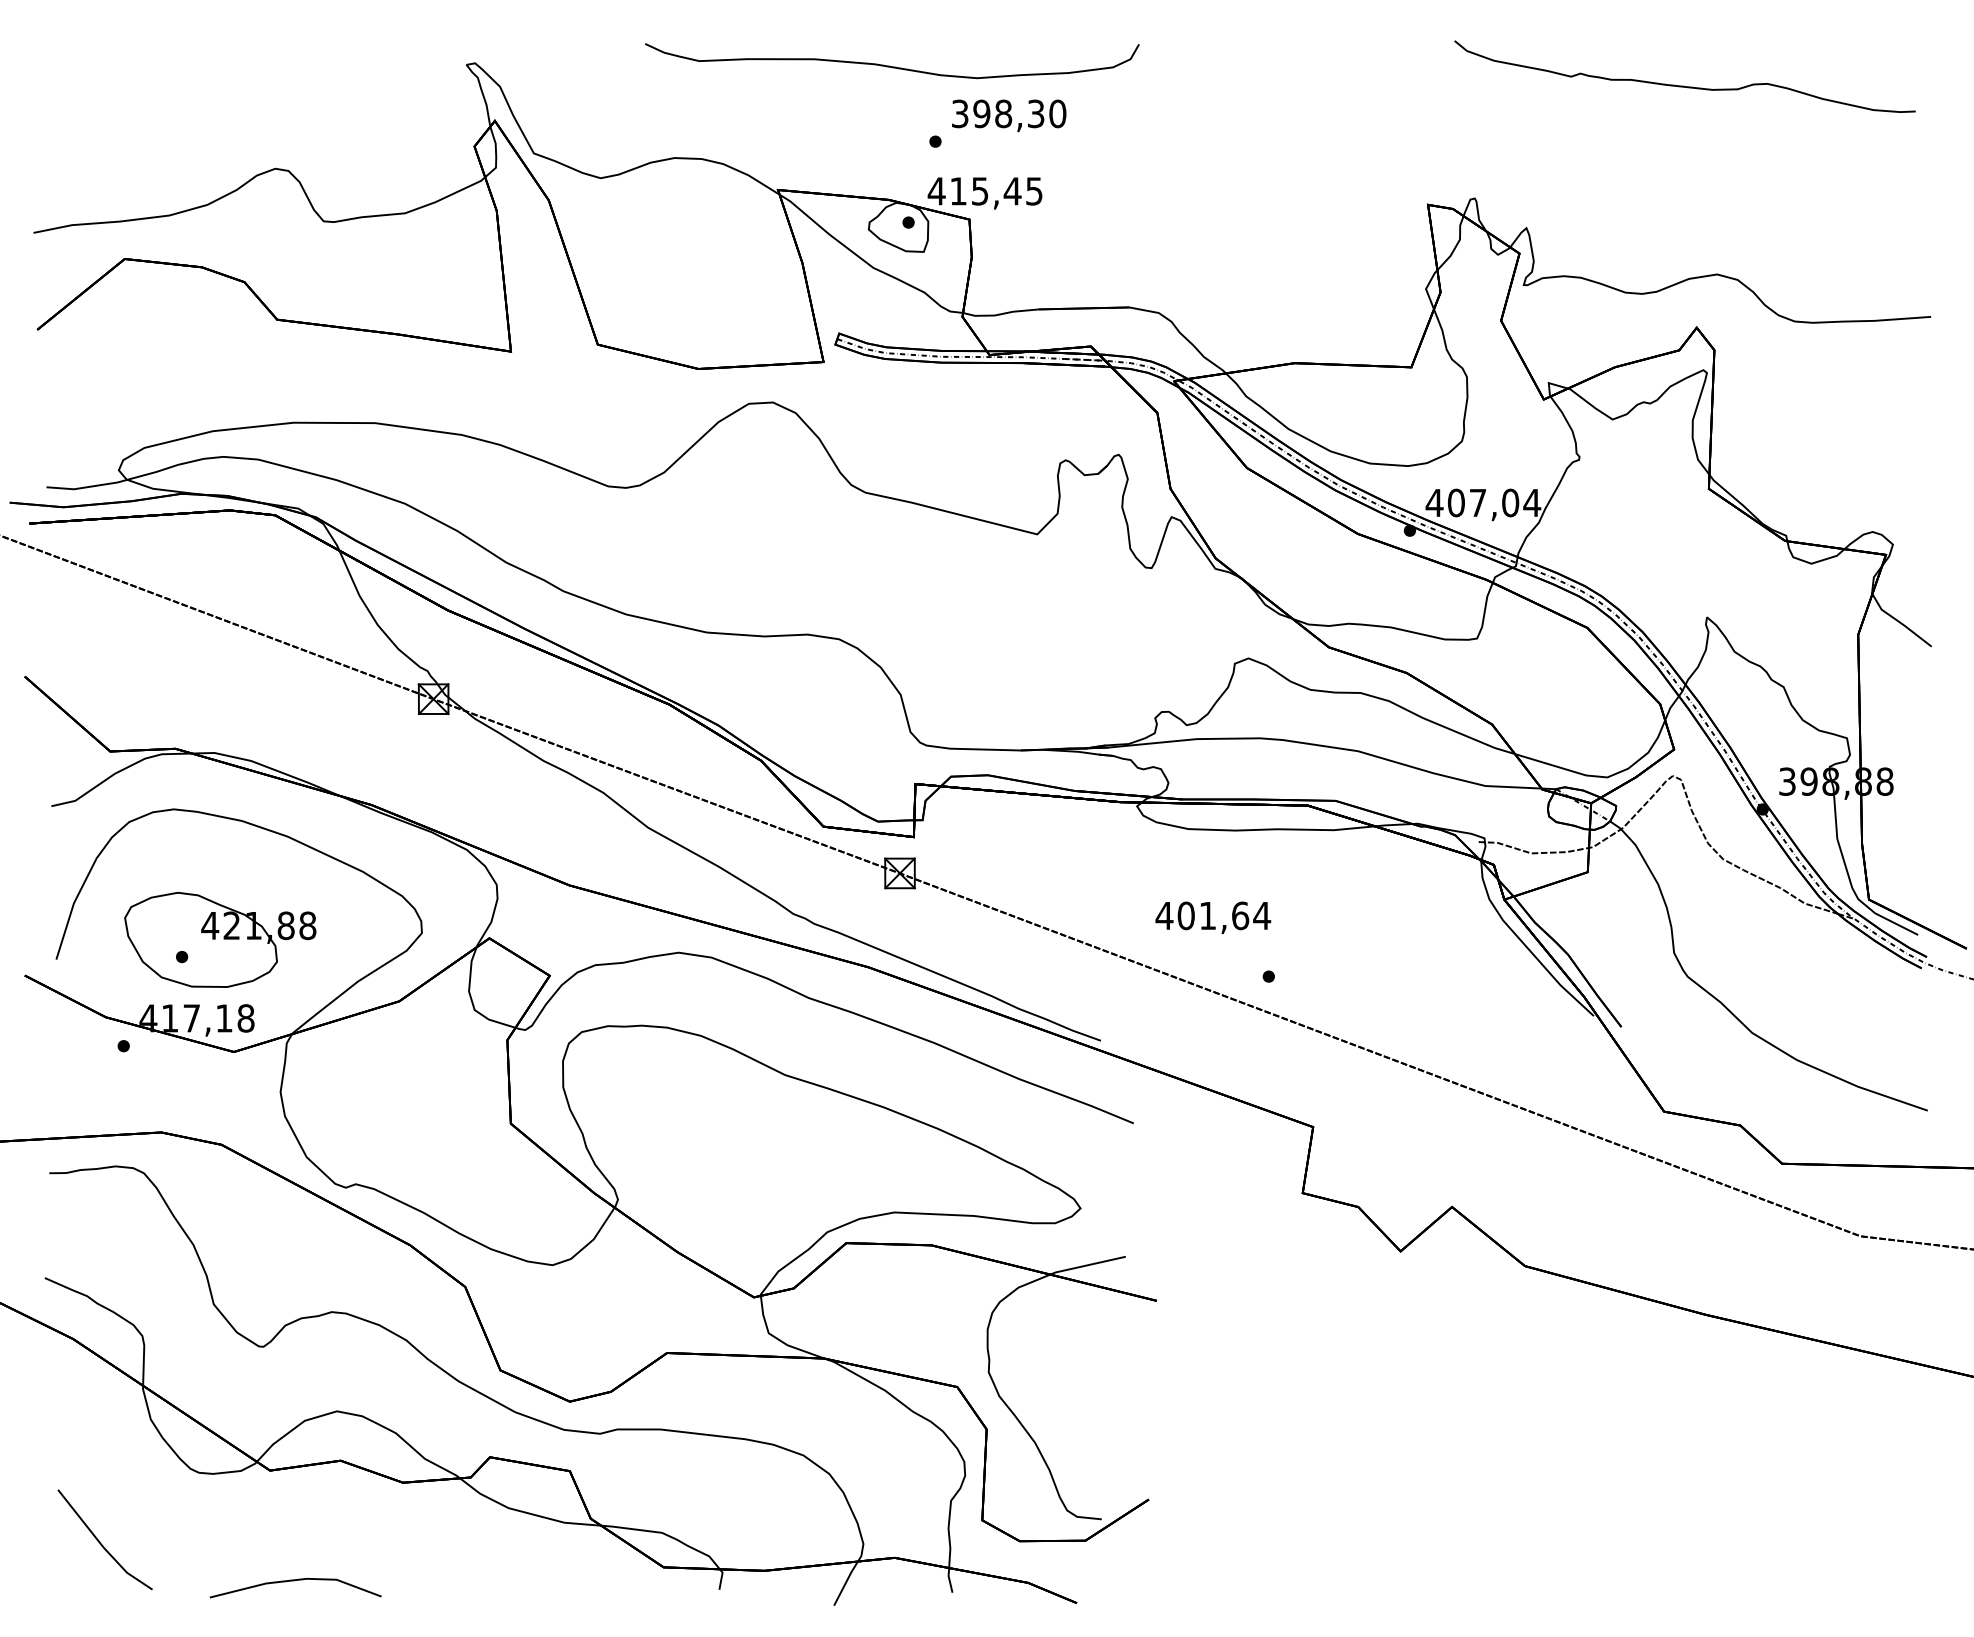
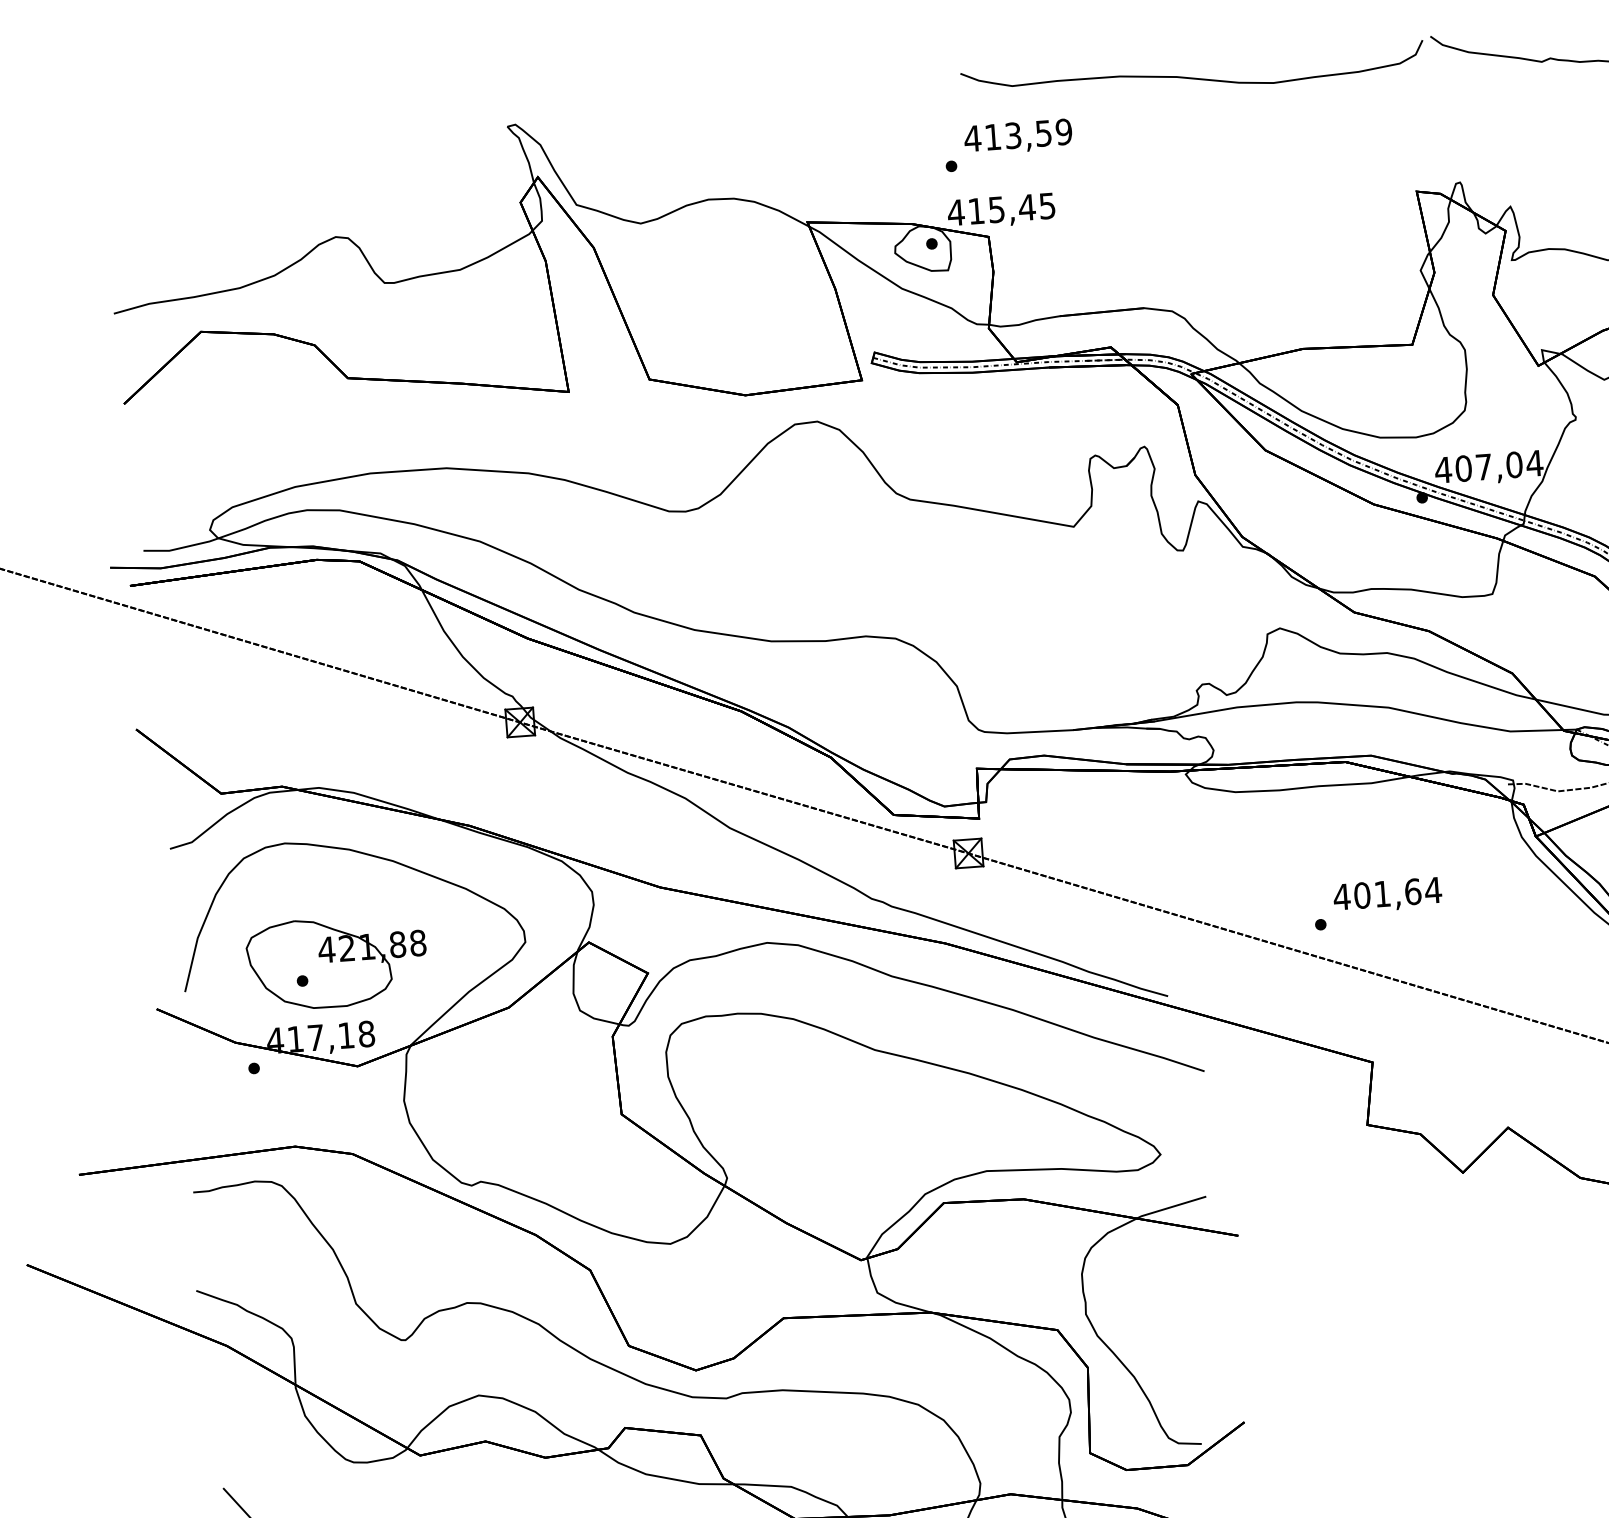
curve: (889, 65) -> (1190, 77), moved
text: (1008, 113) -> (1017, 134), 398,30 -> 413,59
text: (1213, 917) -> (1387, 895), moved

